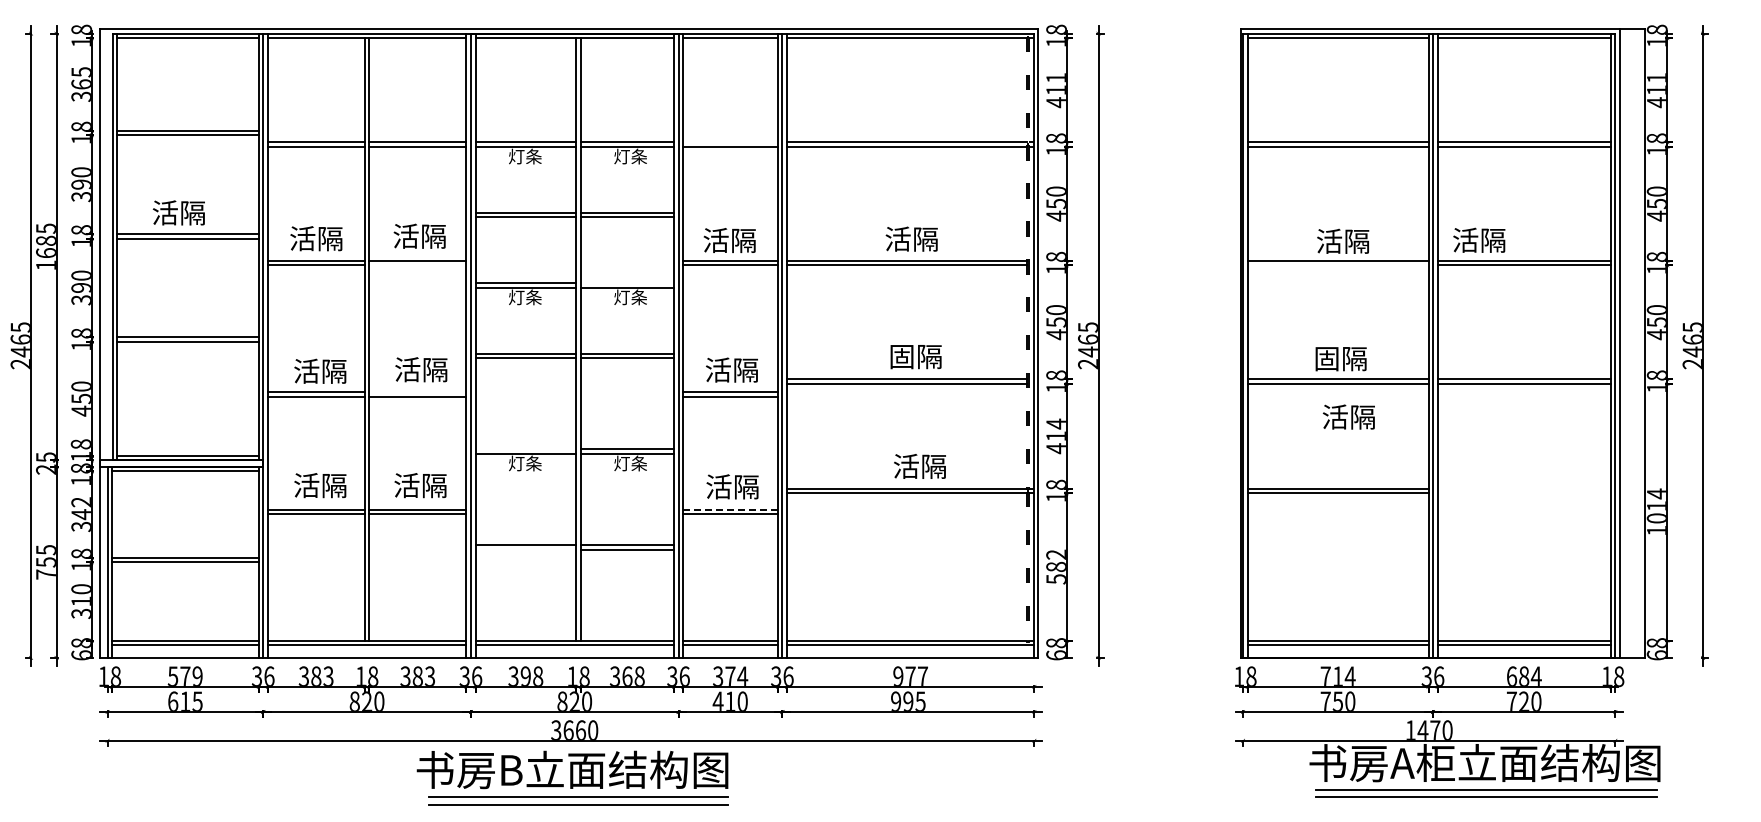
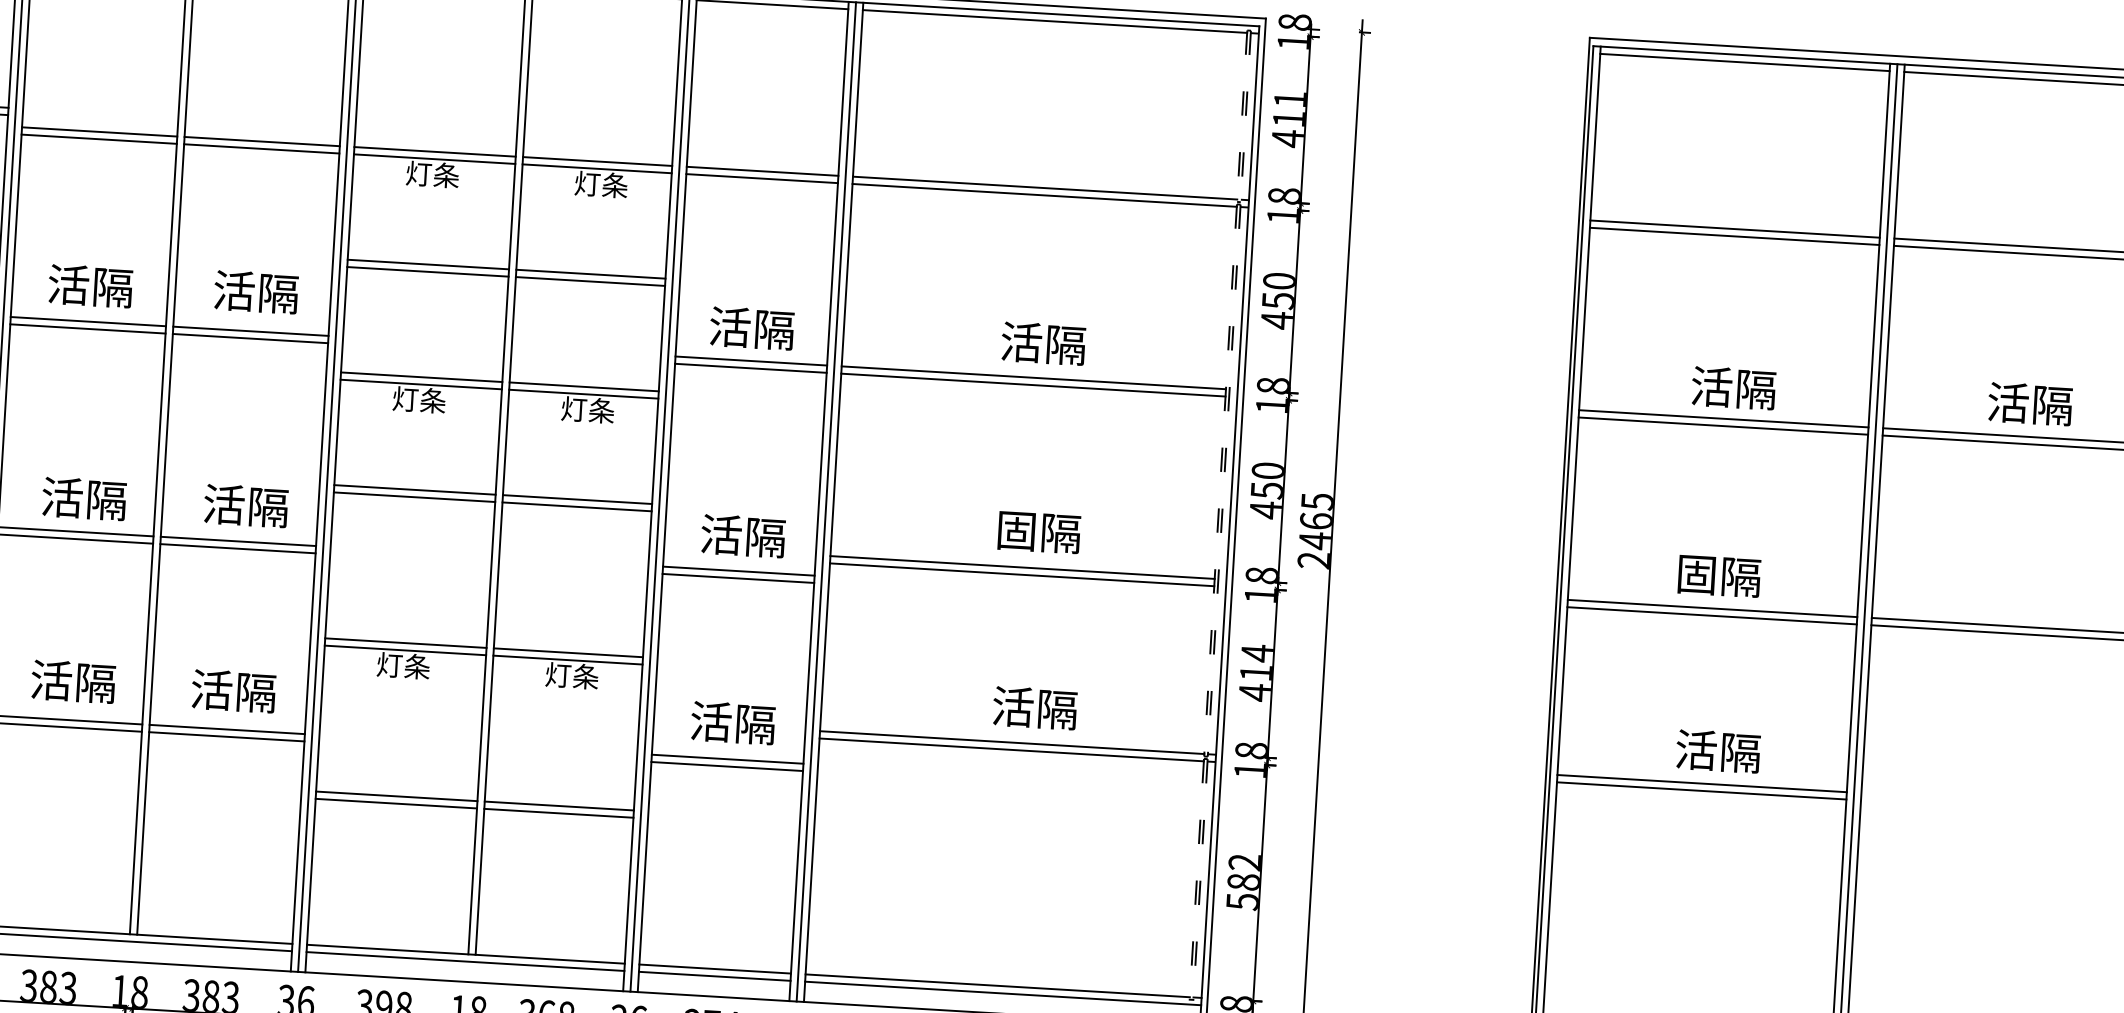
line: (730, 142) -> (762, 171), added
text: (1479, 239) -> (2030, 402), moved
line: (417, 265) -> (249, 338), added
line: (1337, 265) -> (1722, 426), added
line: (627, 283) -> (584, 387), added
line: (417, 392) -> (237, 542), added
text: (1348, 416) -> (1717, 750), moved
line: (525, 449) -> (405, 643), added
line: (731, 509) -> (729, 759), dashed -> solid
line: (525, 549) -> (395, 803), added

